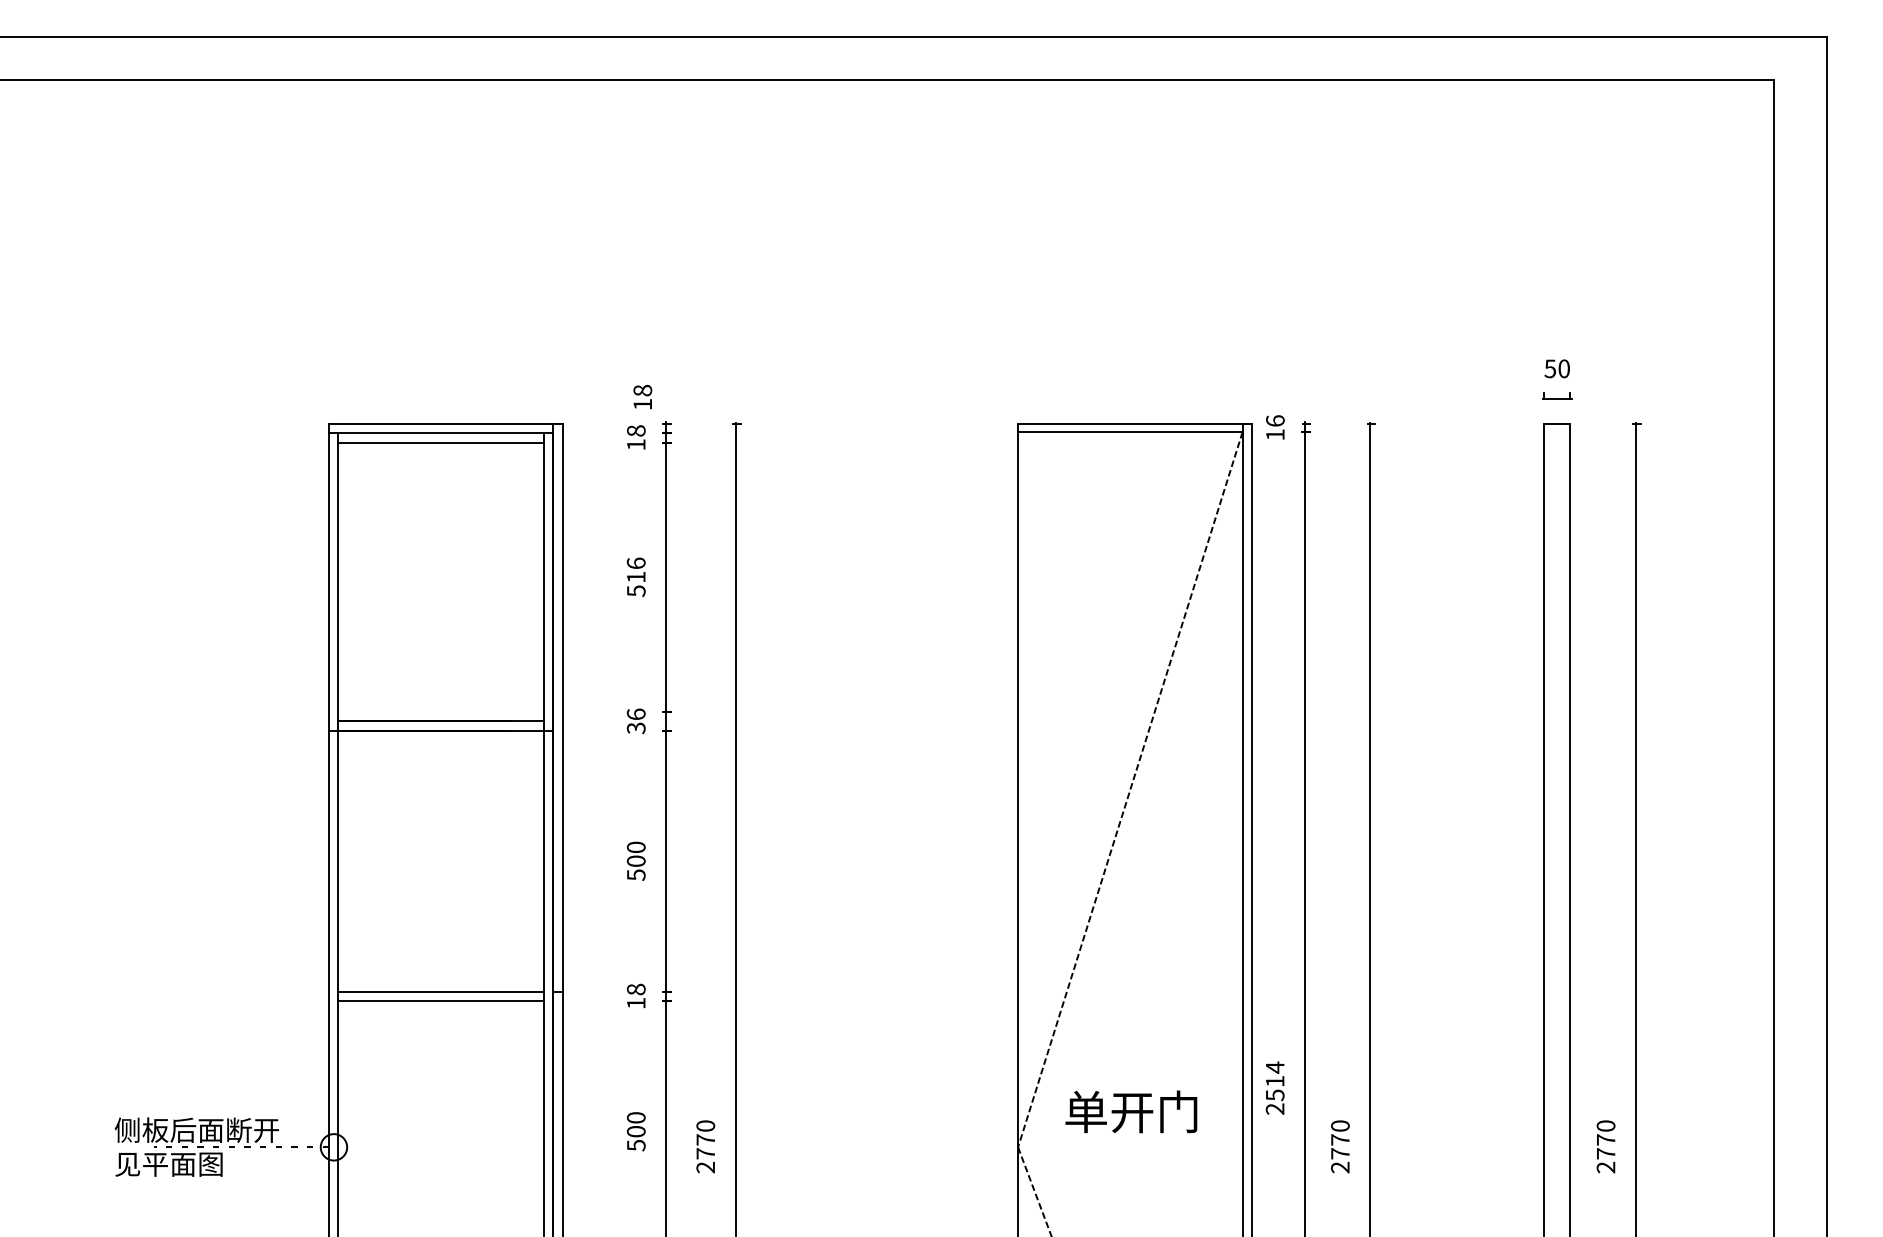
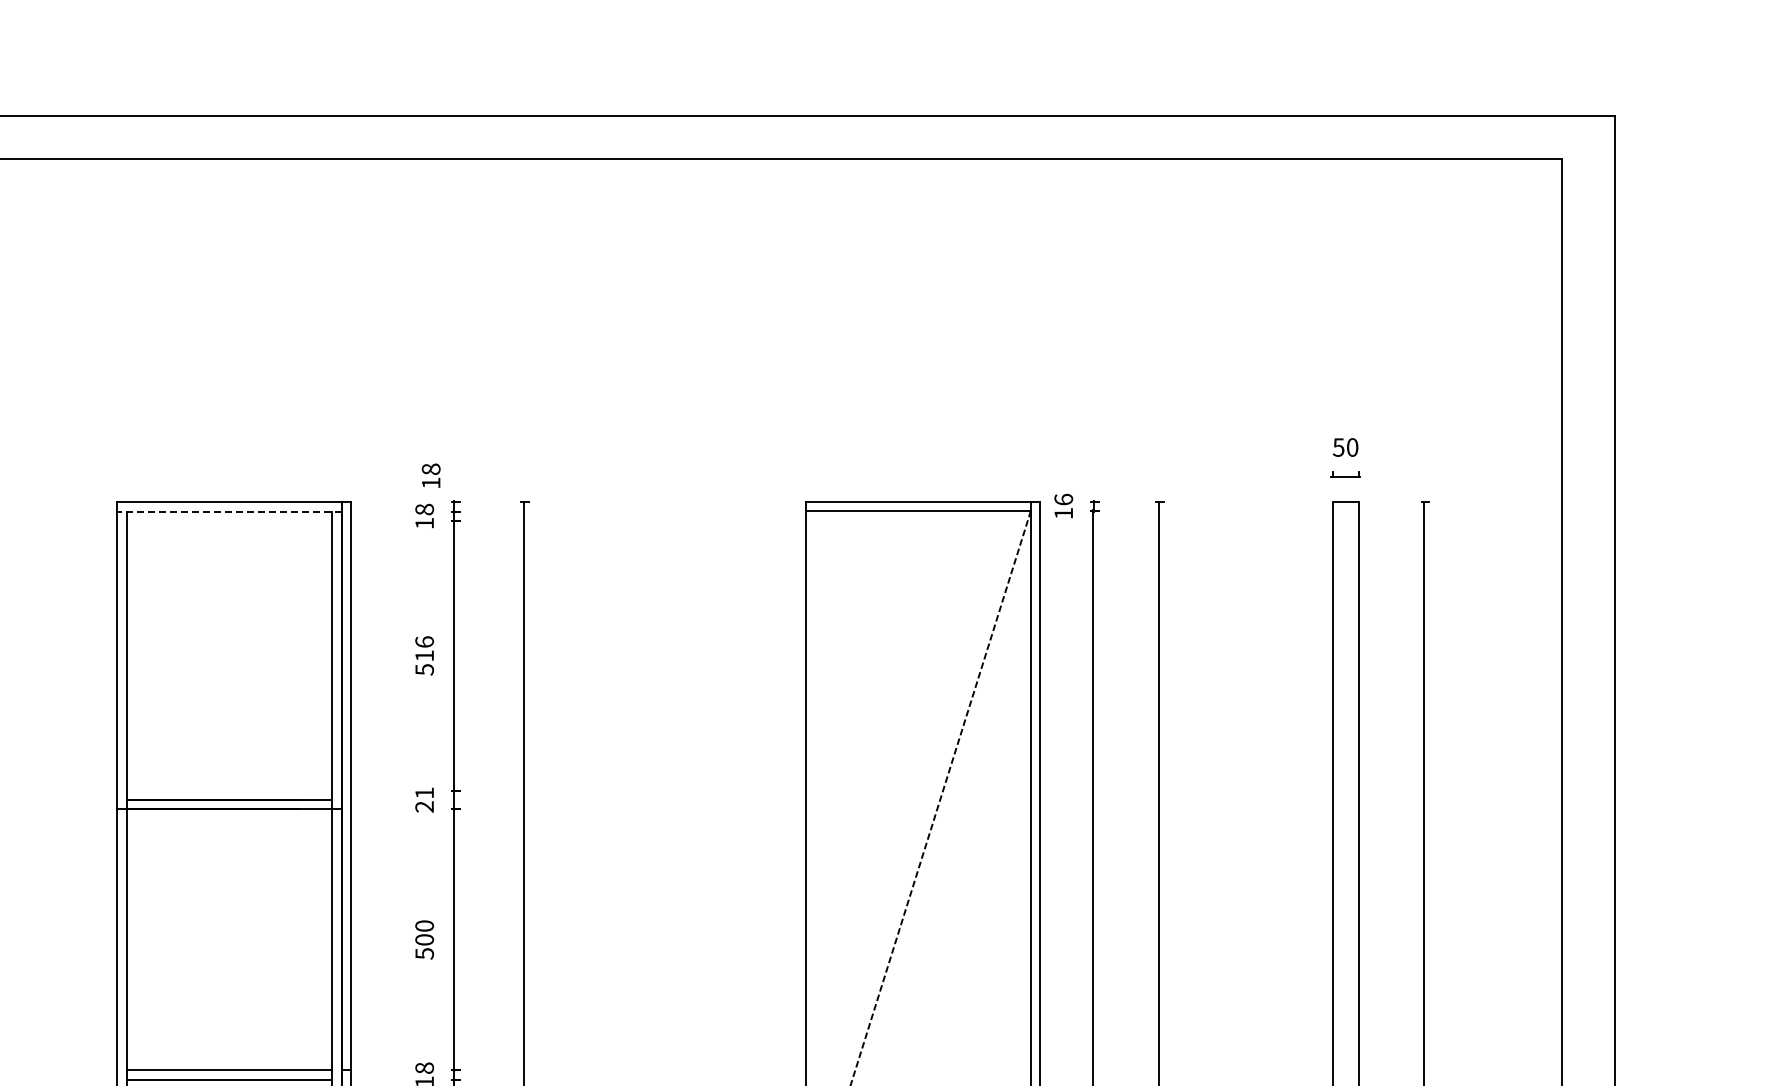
line: (440, 433) -> (228, 512), solid -> dashed
line: (441, 442) -> (229, 521), removed
text: (635, 721) -> (423, 800), 36 -> 21

